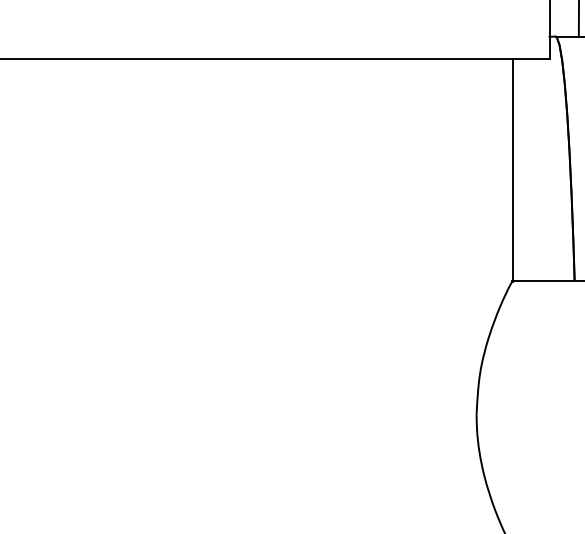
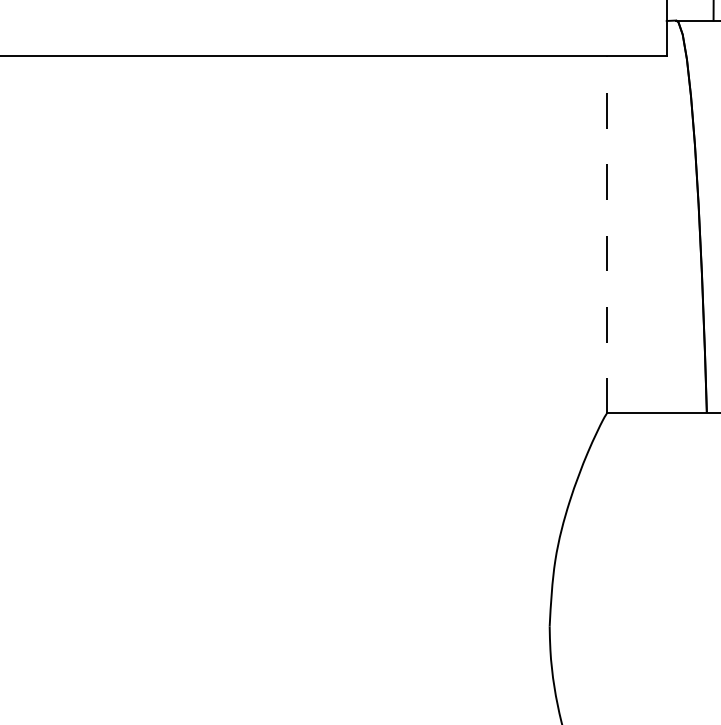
line: (512, 170) -> (607, 235), solid -> dashed

